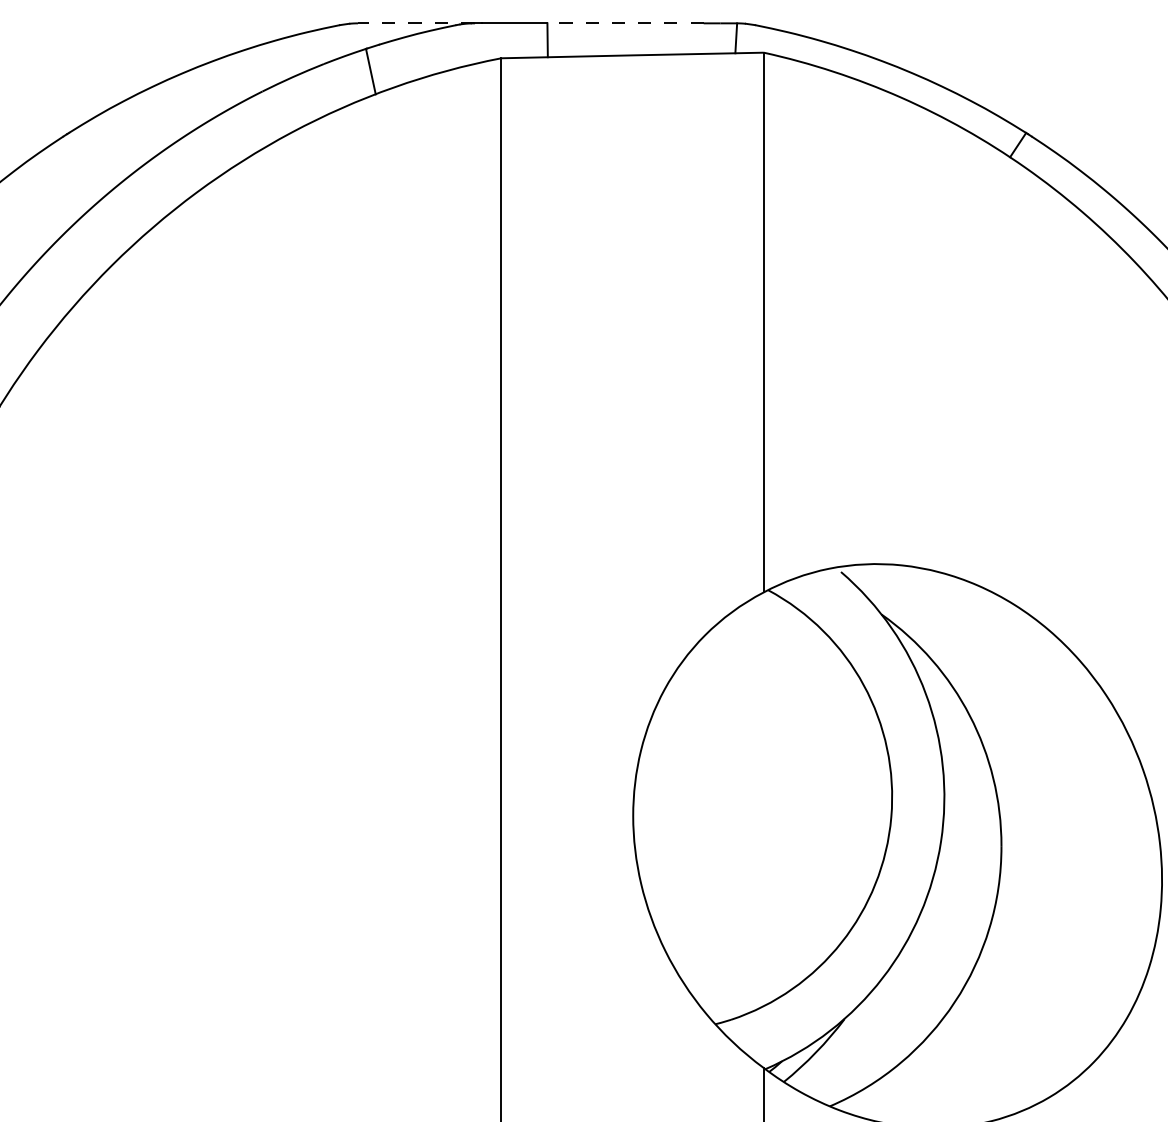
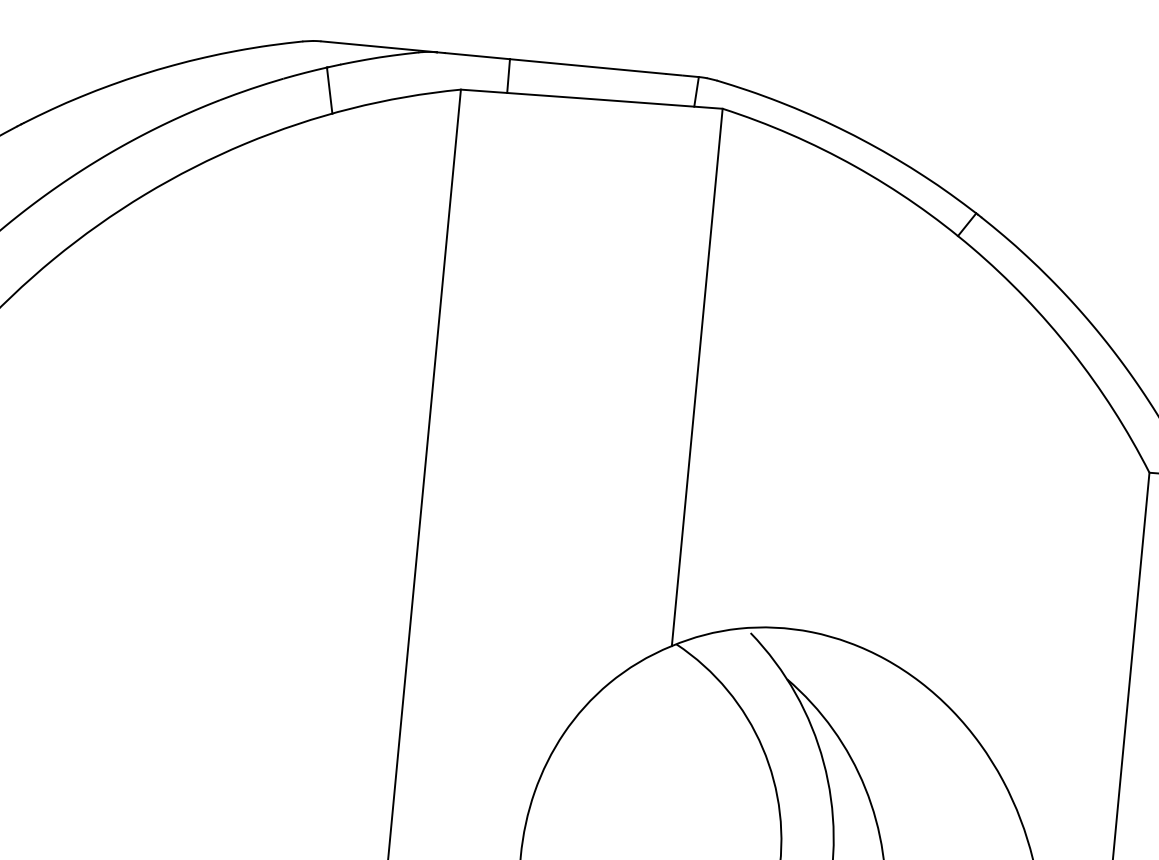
line: (415, 23) -> (378, 46), dashed -> solid
line: (625, 23) -> (587, 66), dashed -> solid

